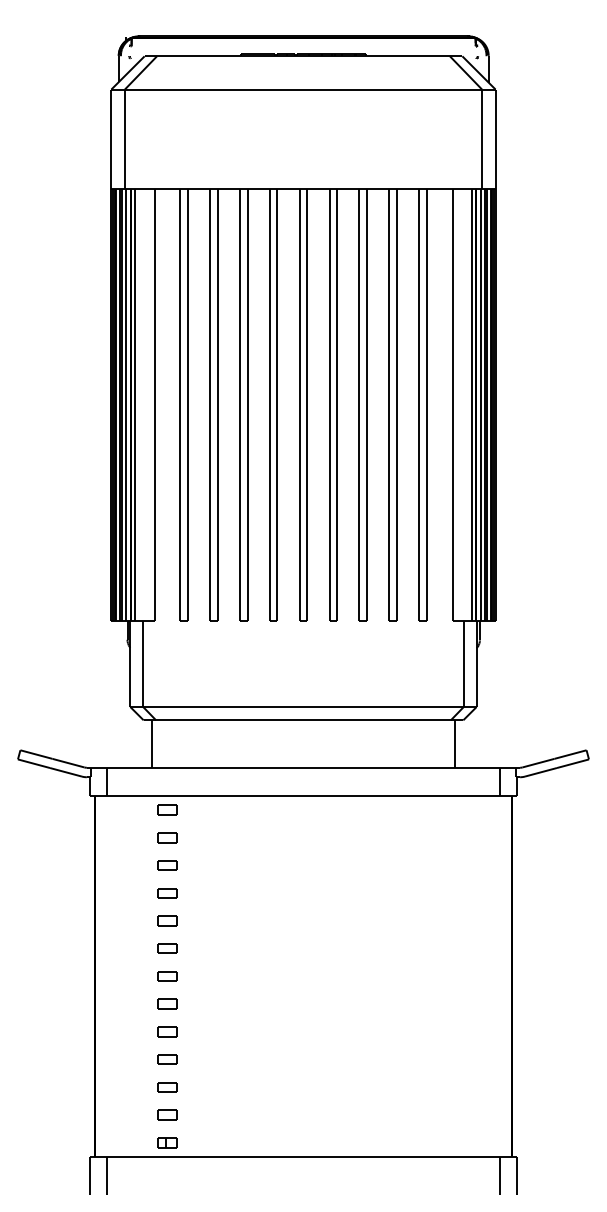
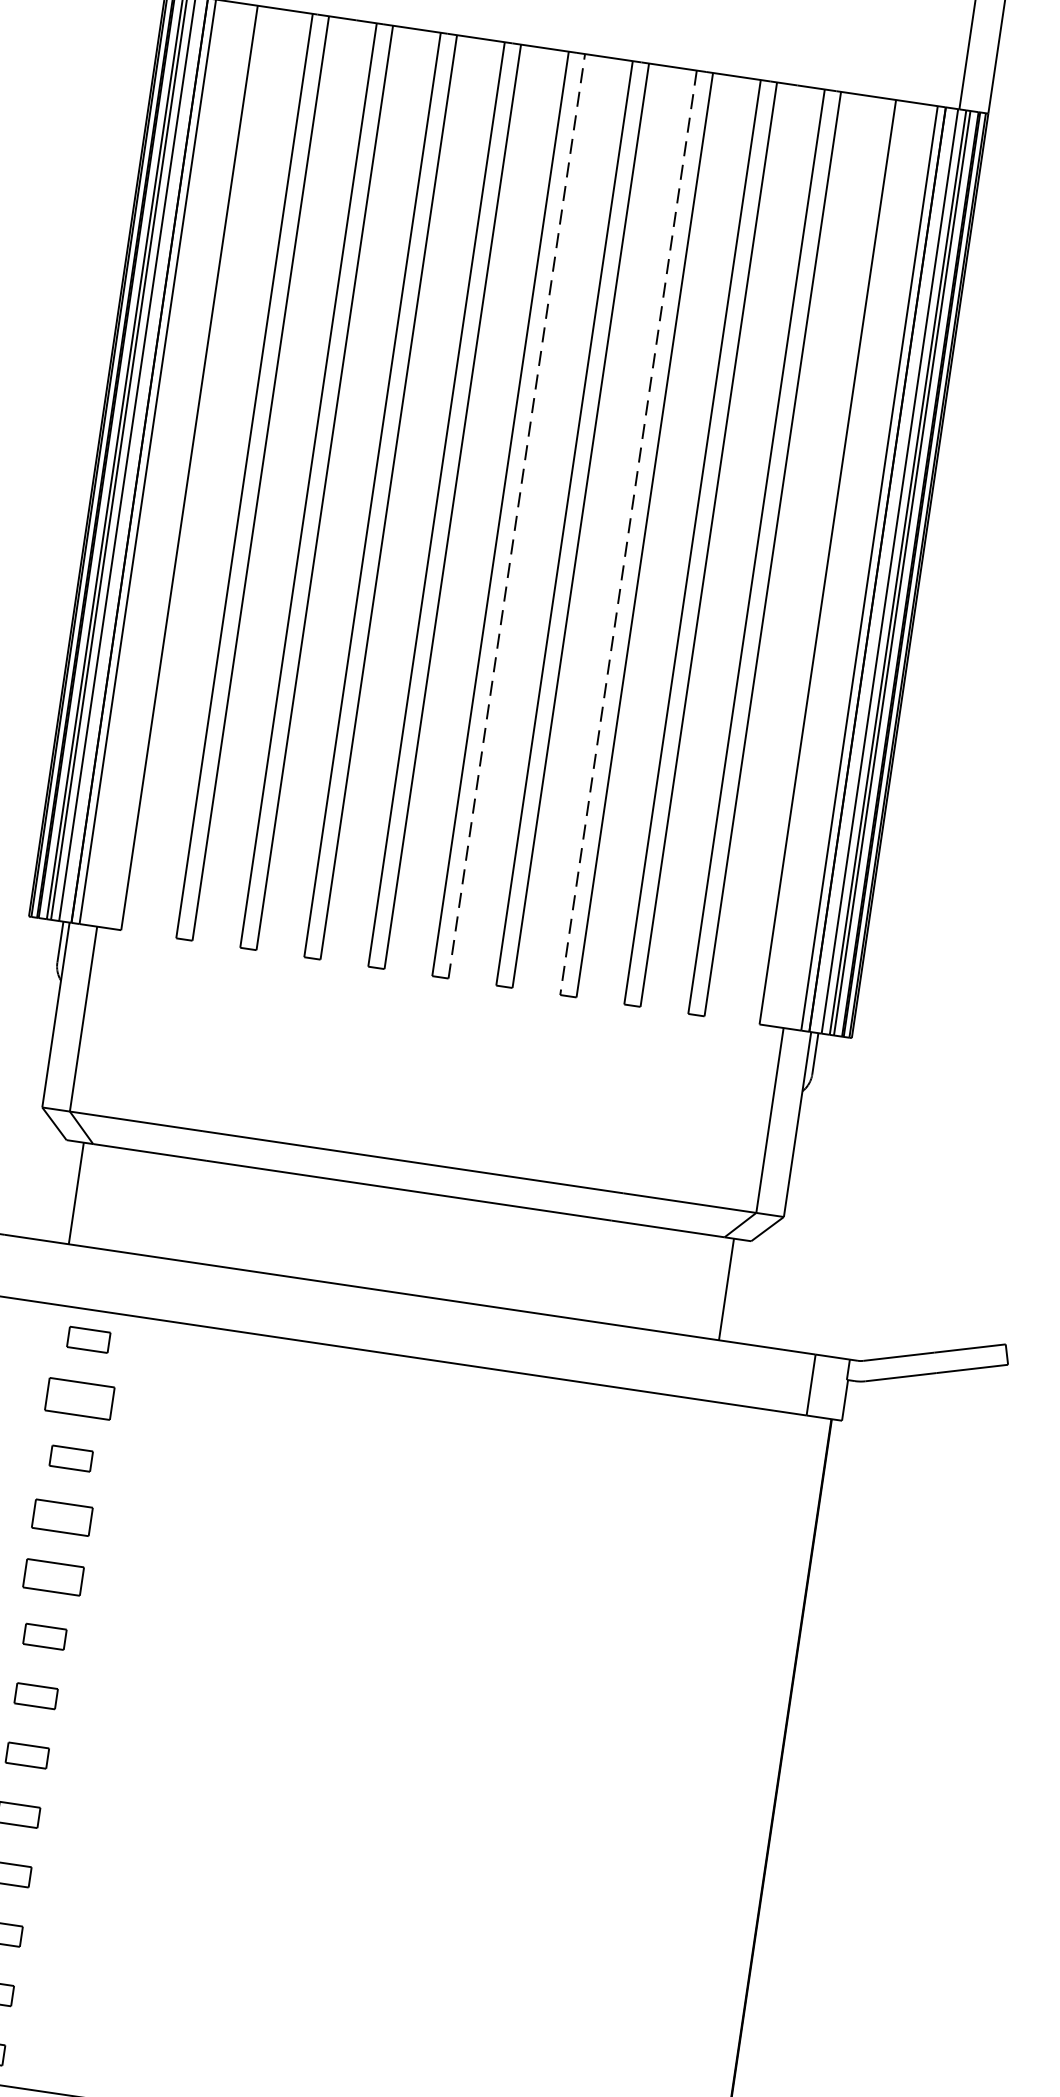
line: (307, 404) -> (517, 515), solid -> dashed
line: (359, 404) -> (628, 531), solid -> dashed
part: (167, 837) -> (80, 1398), size x1.6
part: (167, 893) -> (62, 1518), size x1.4
part: (167, 920) -> (54, 1576), size x1.4

